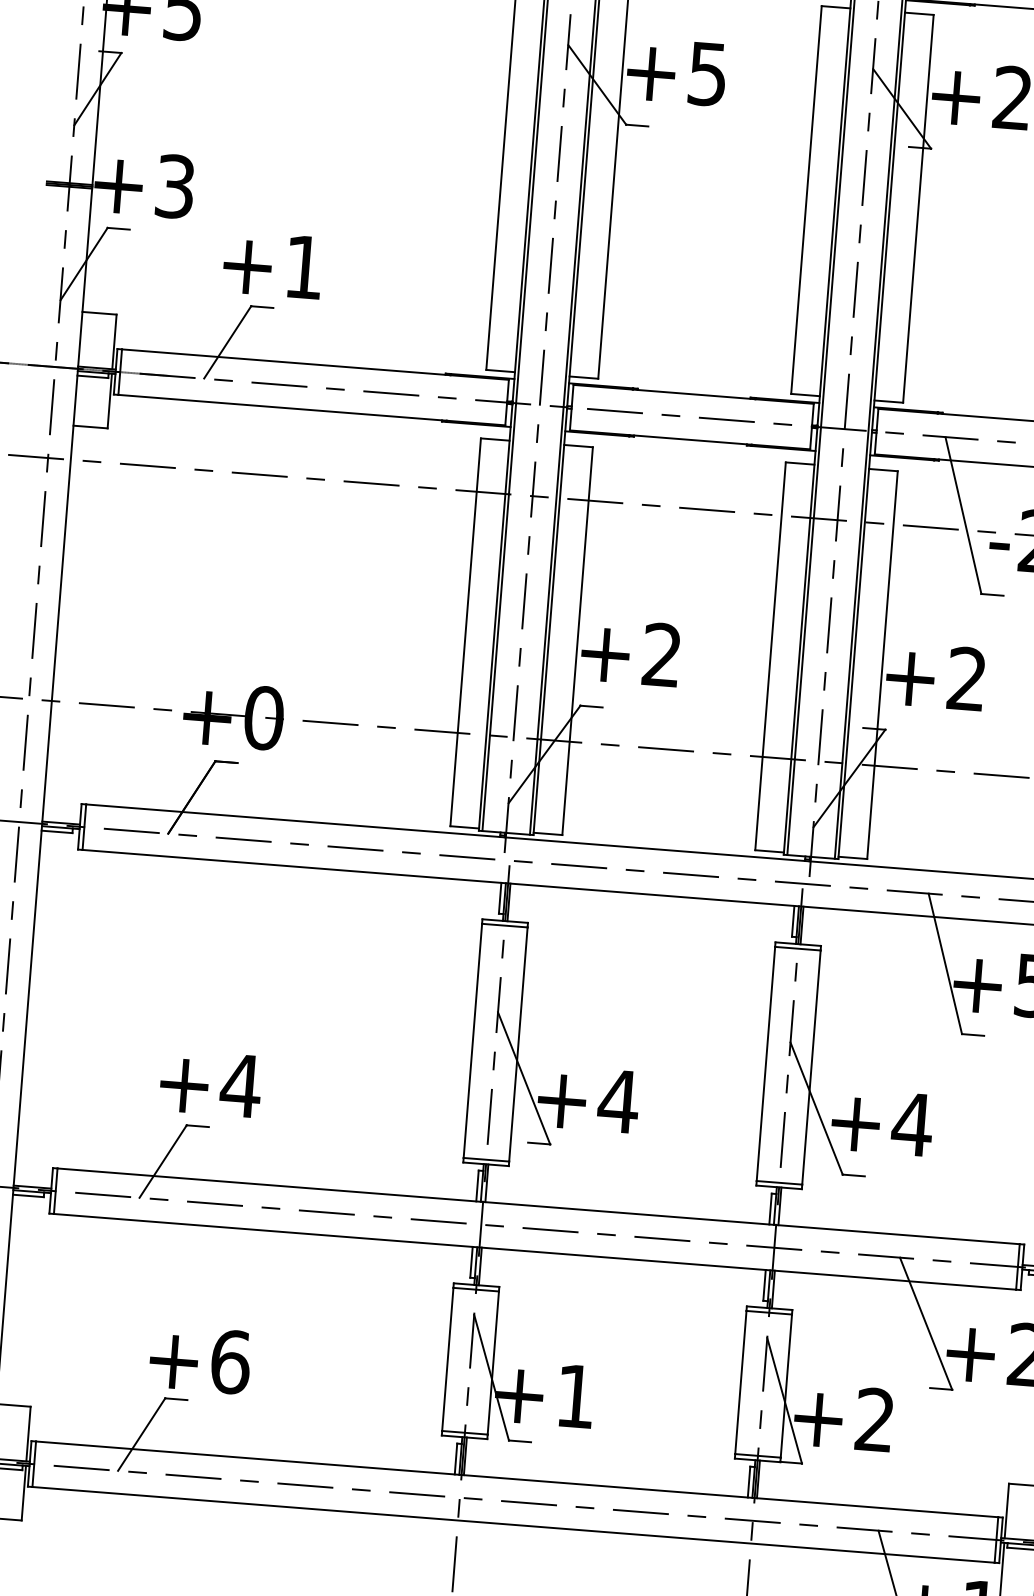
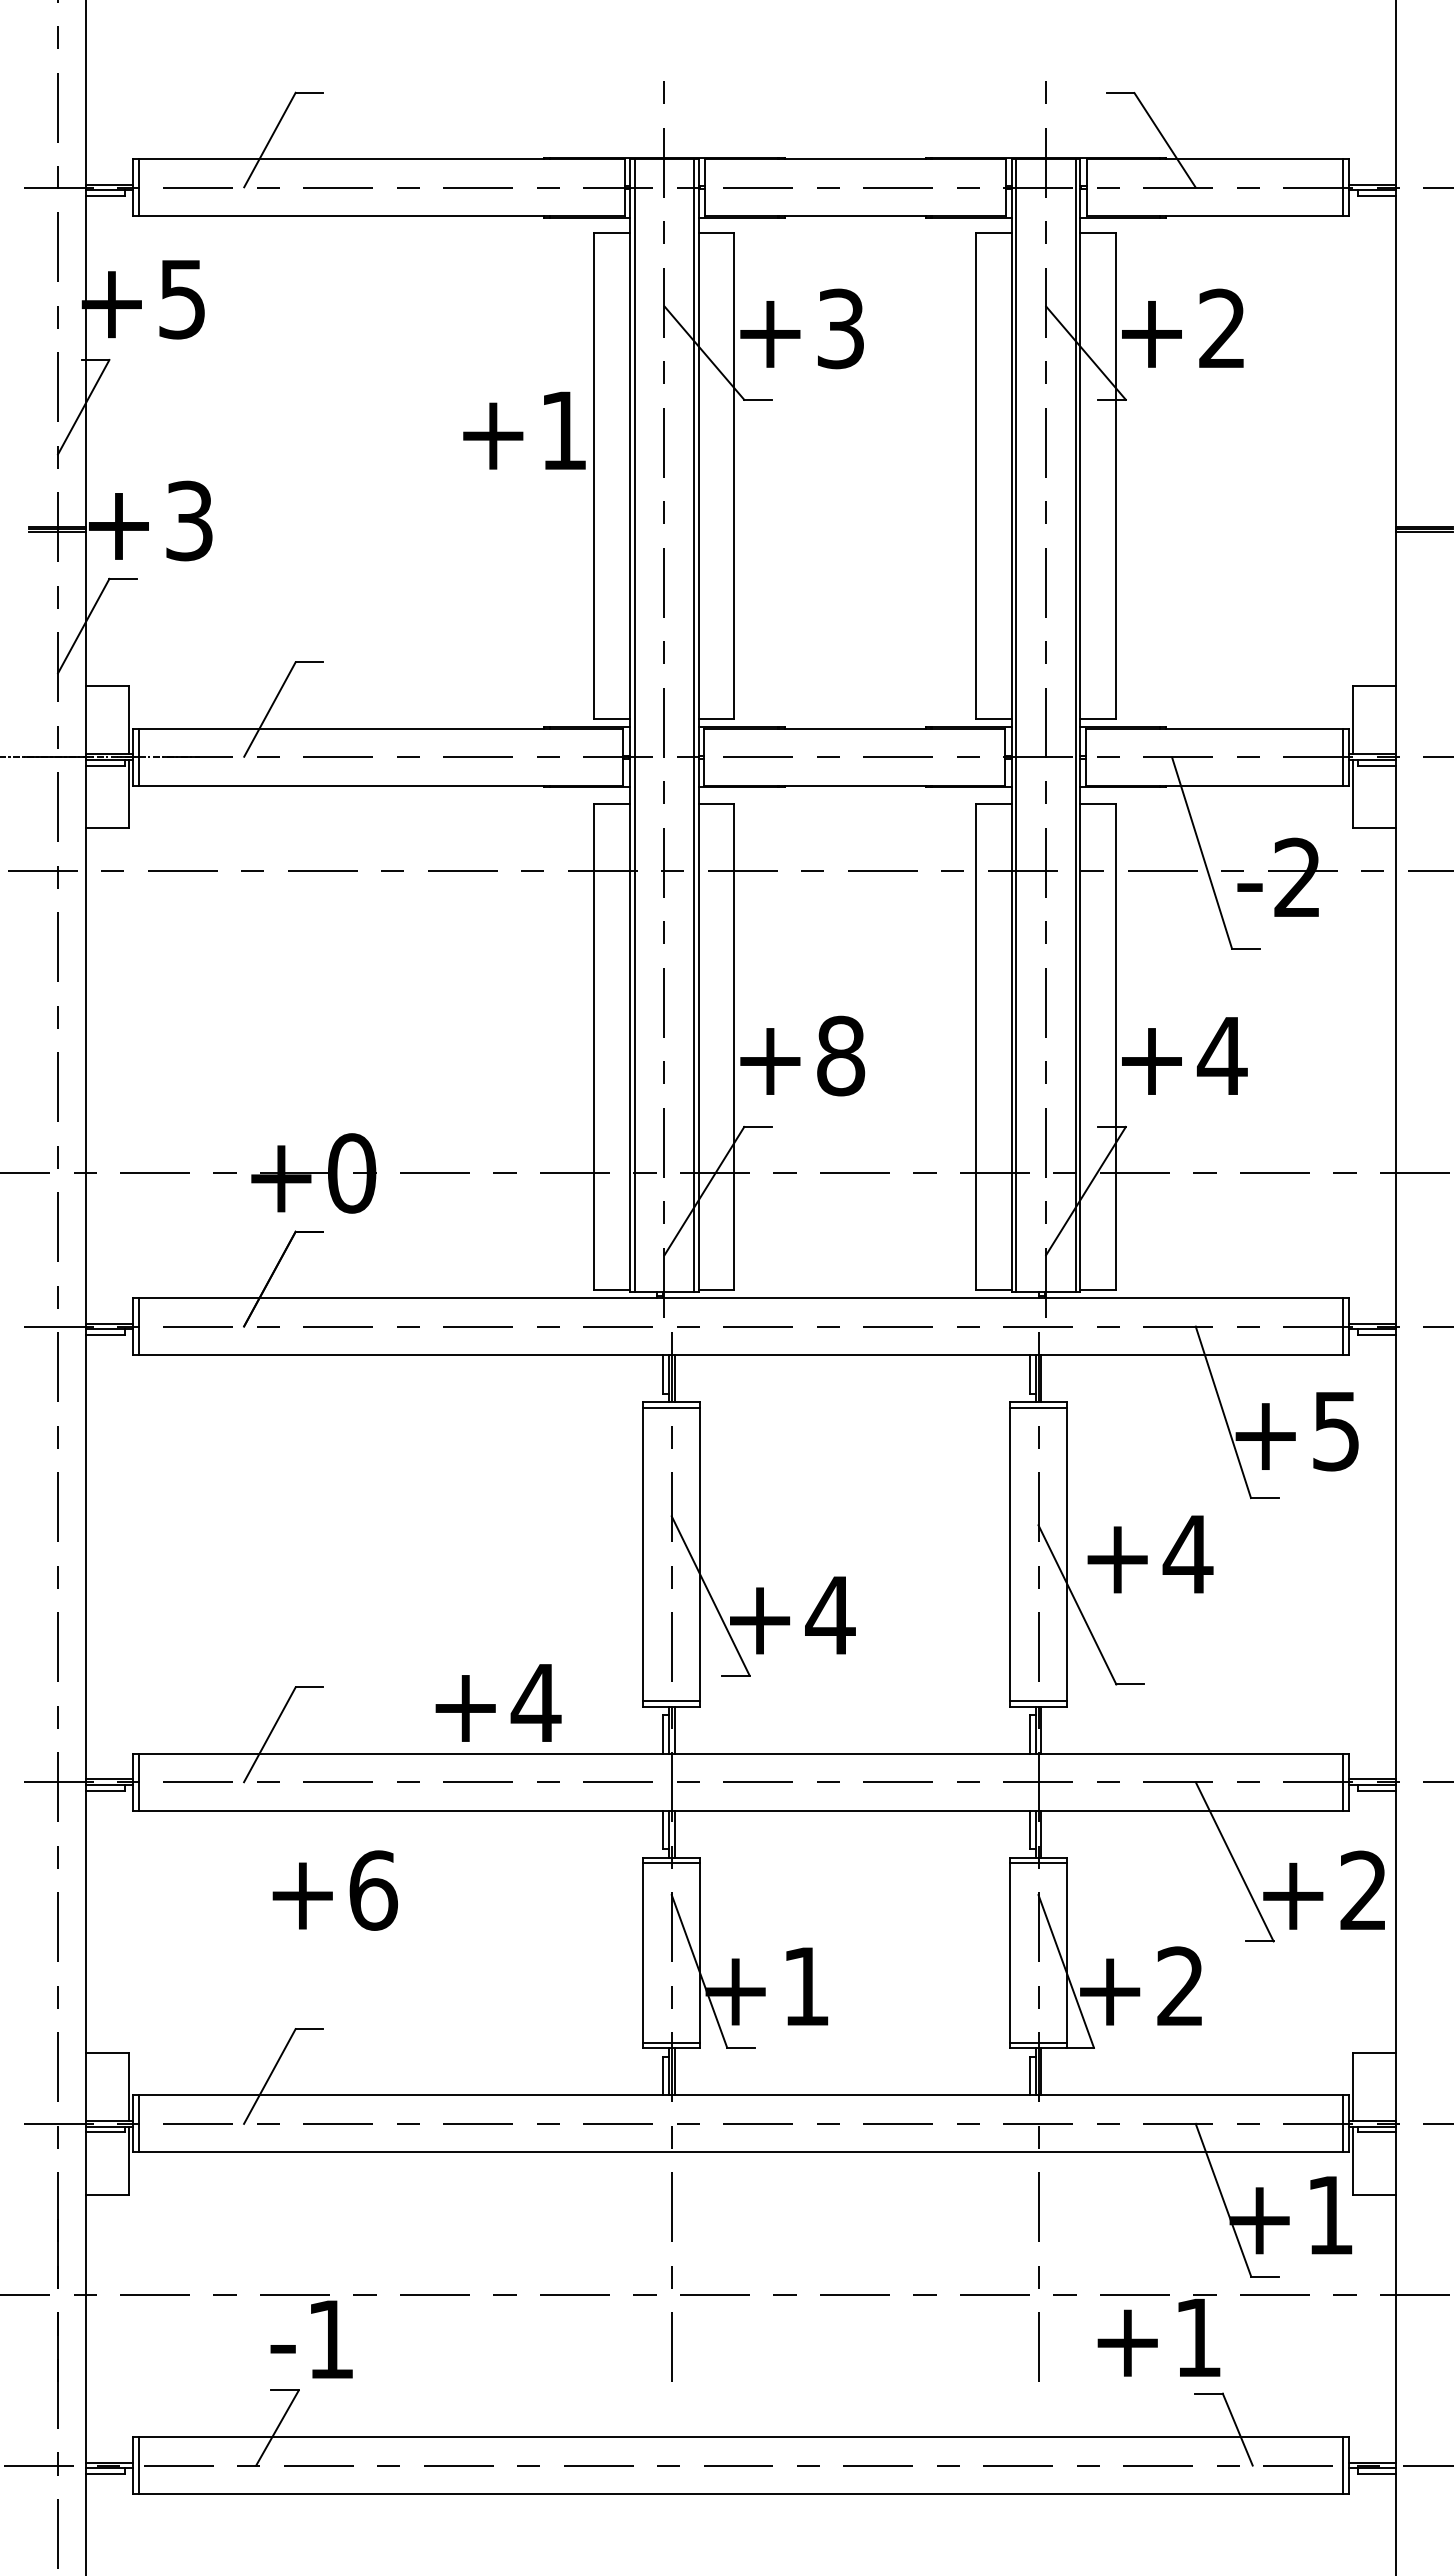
text: (707, 73) -> (840, 328), +5 -> +3
text: (272, 264) -> (524, 430), moved
text: (662, 654) -> (841, 1055), +2 -> +8
text: (966, 677) -> (1221, 1054), +2 -> +4
text: (210, 1083) -> (498, 1702), moved
text: (882, 1122) -> (1150, 1554), moved
text: (199, 1359) -> (334, 1890), moved

